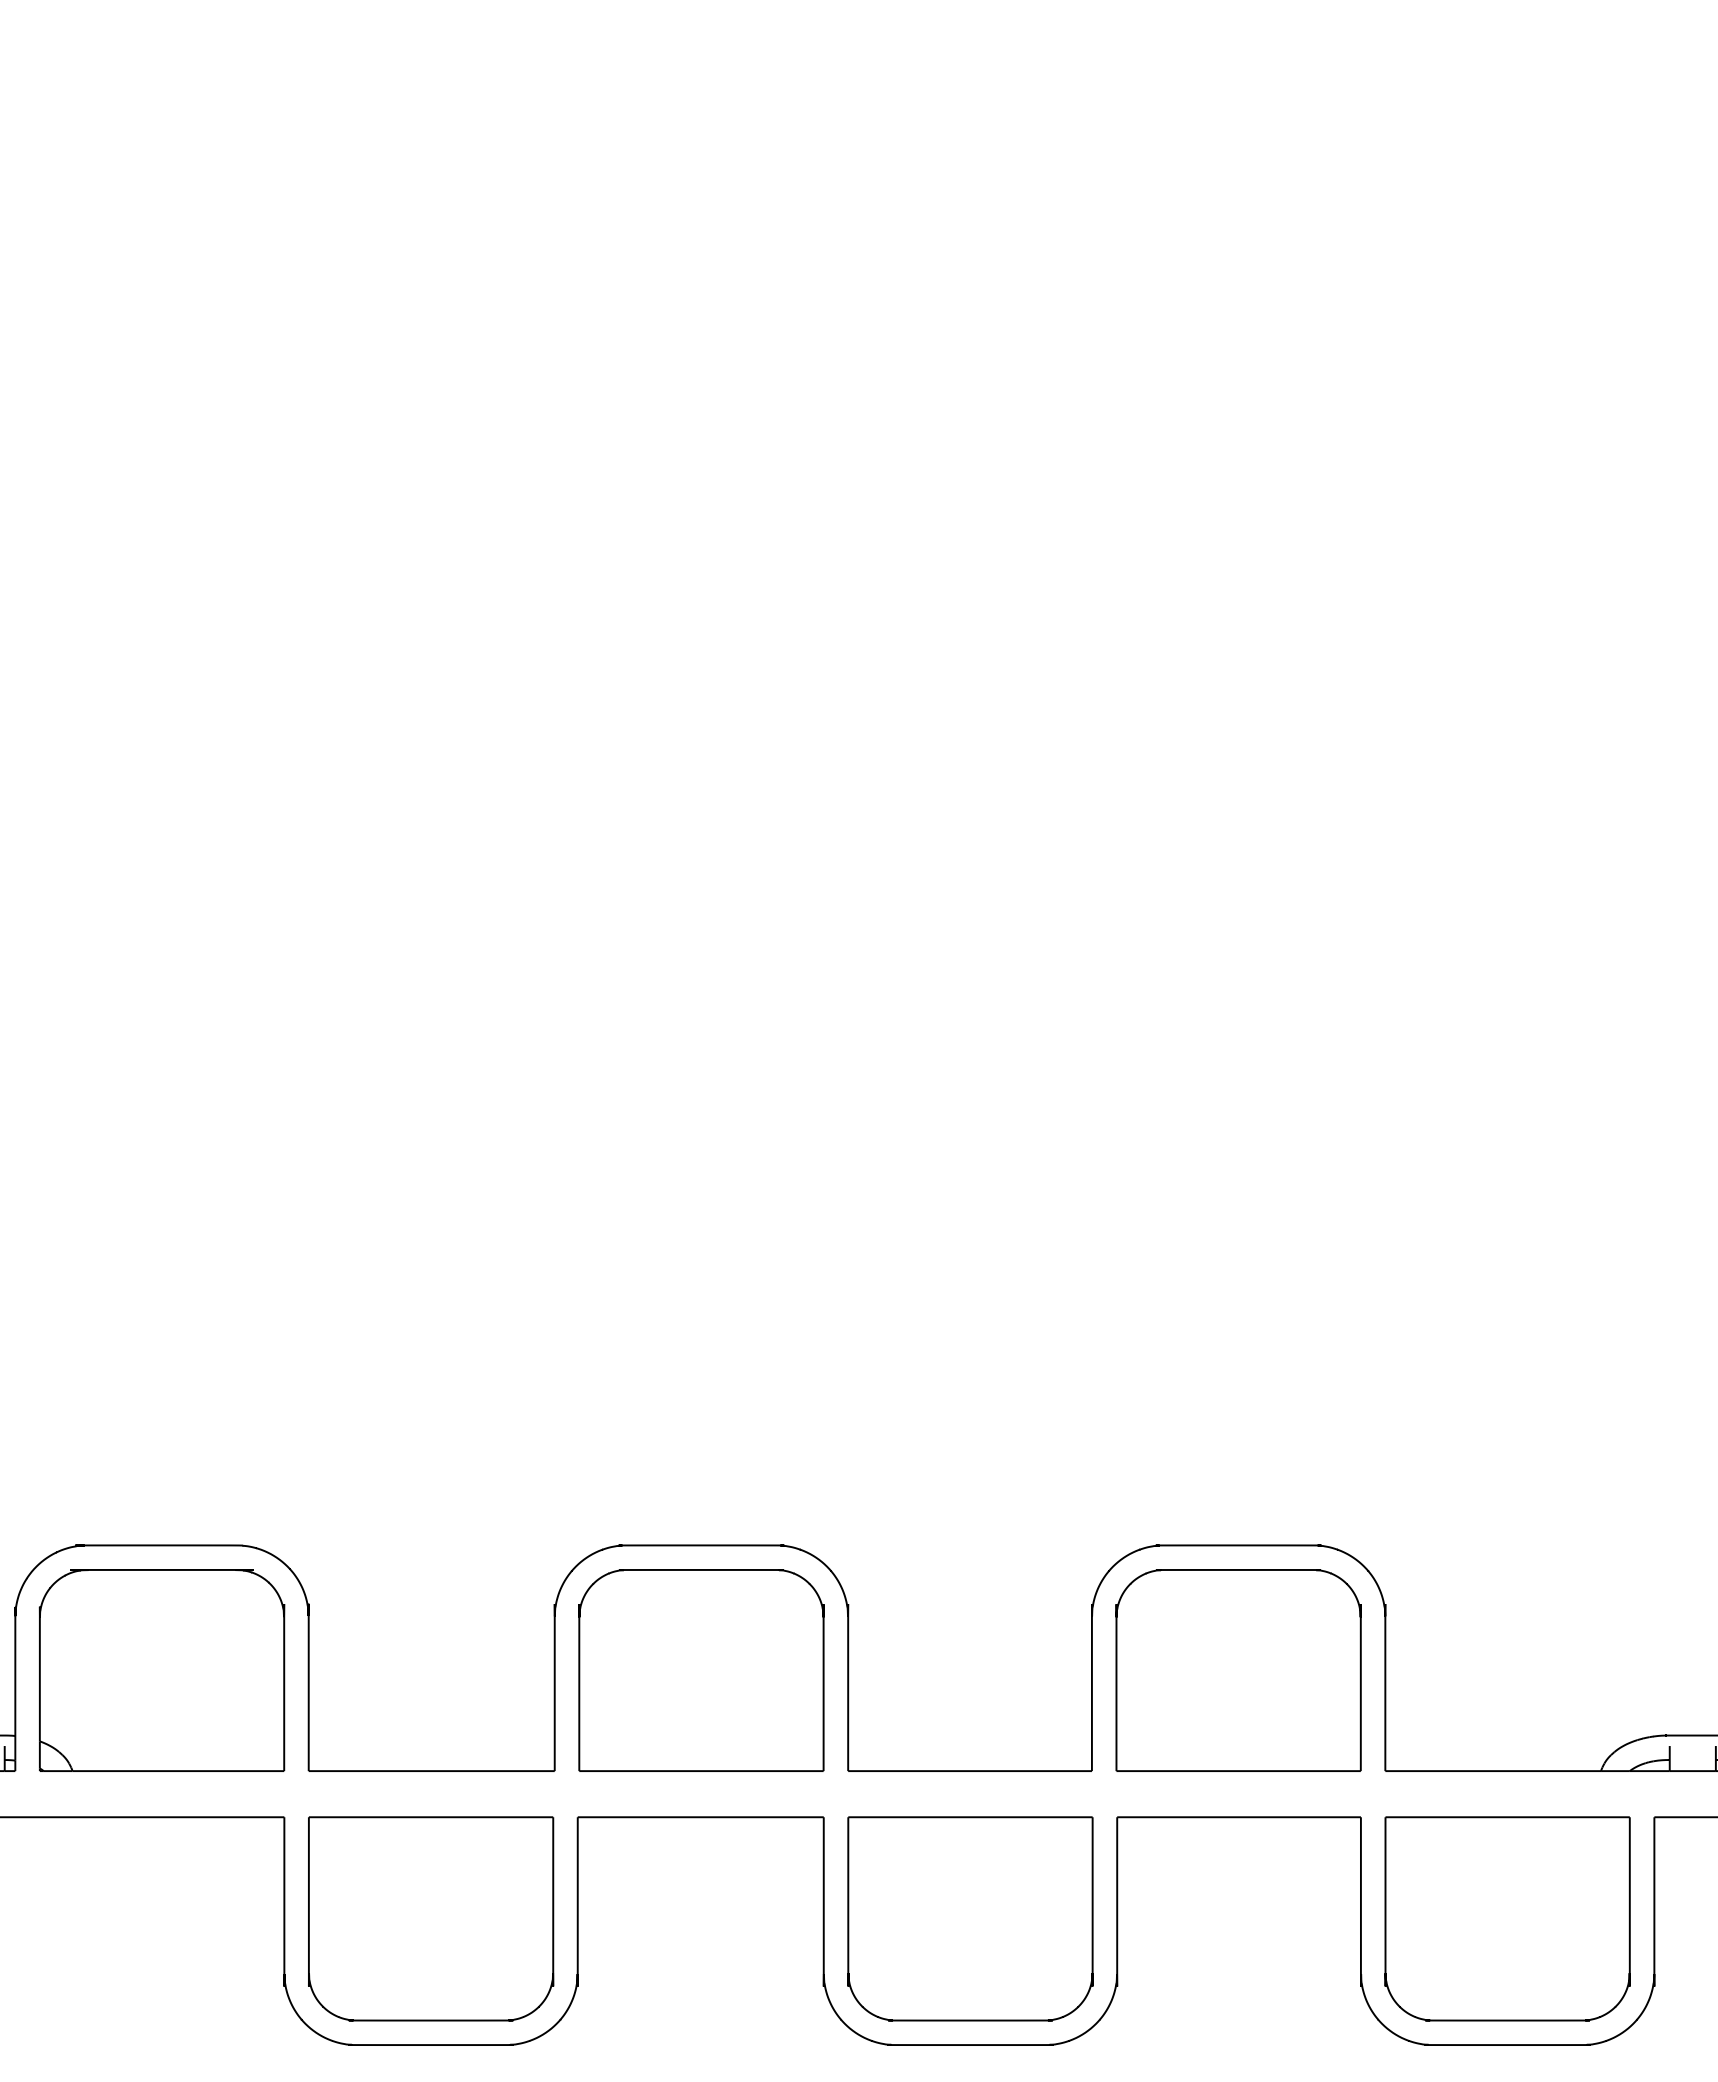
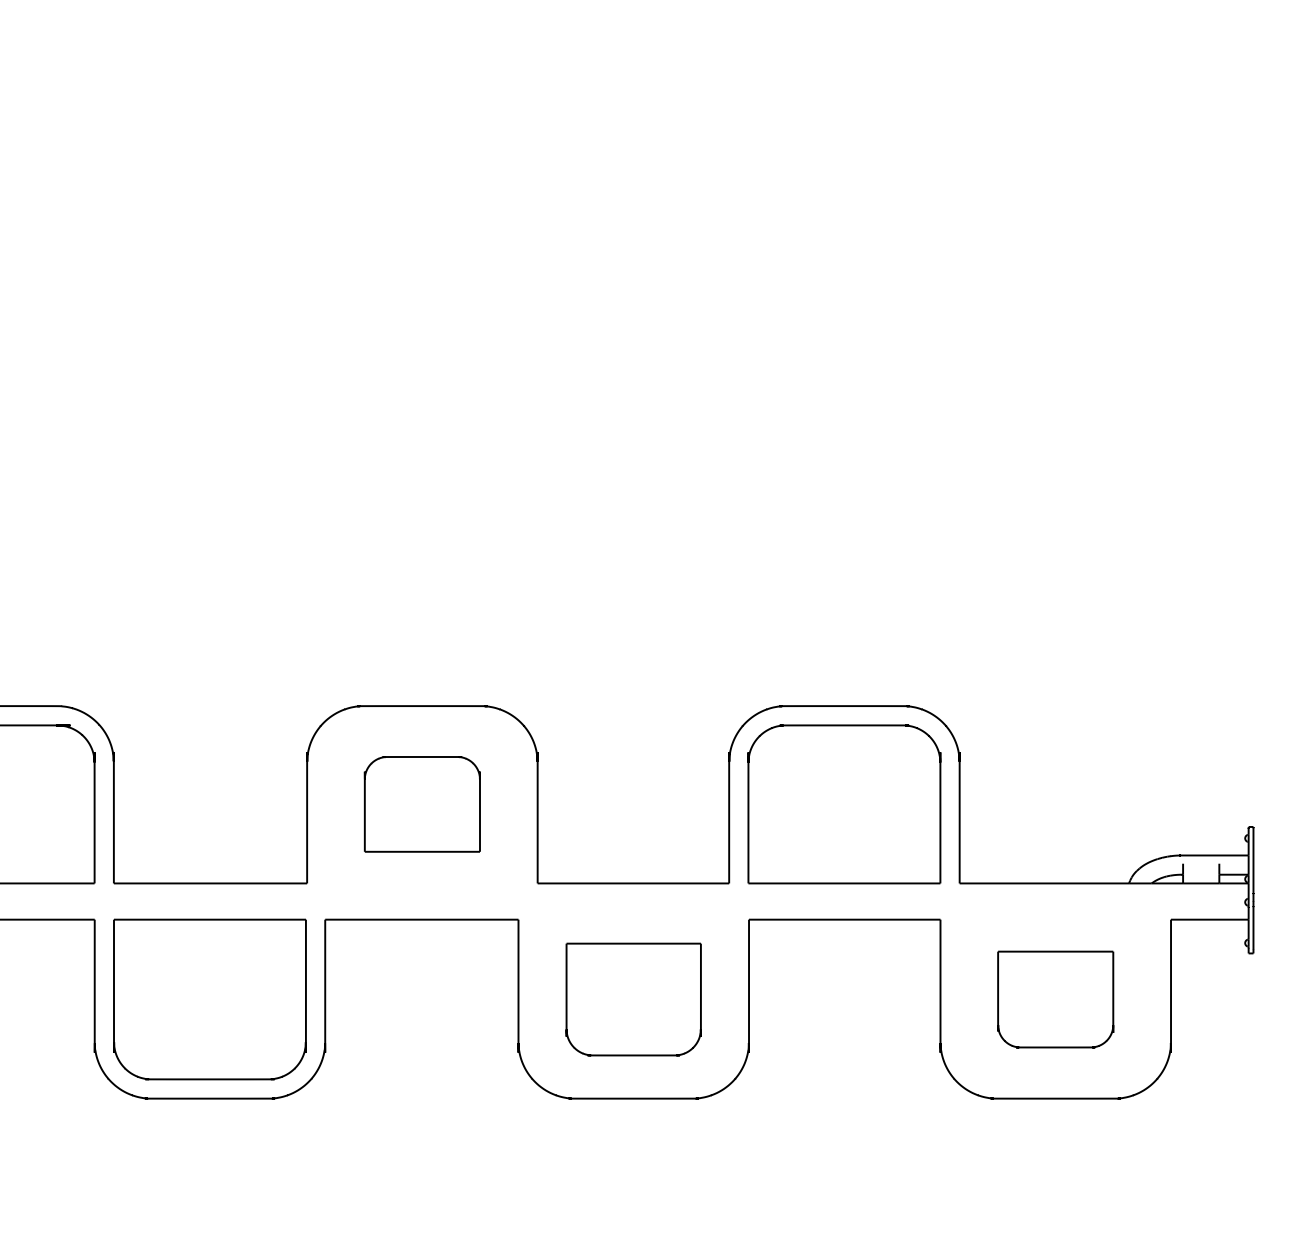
part: (701, 1670) -> (422, 804), size x0.6
part: (970, 1918) -> (633, 999), size x0.7
part: (1507, 1918) -> (1055, 999), size x0.6

